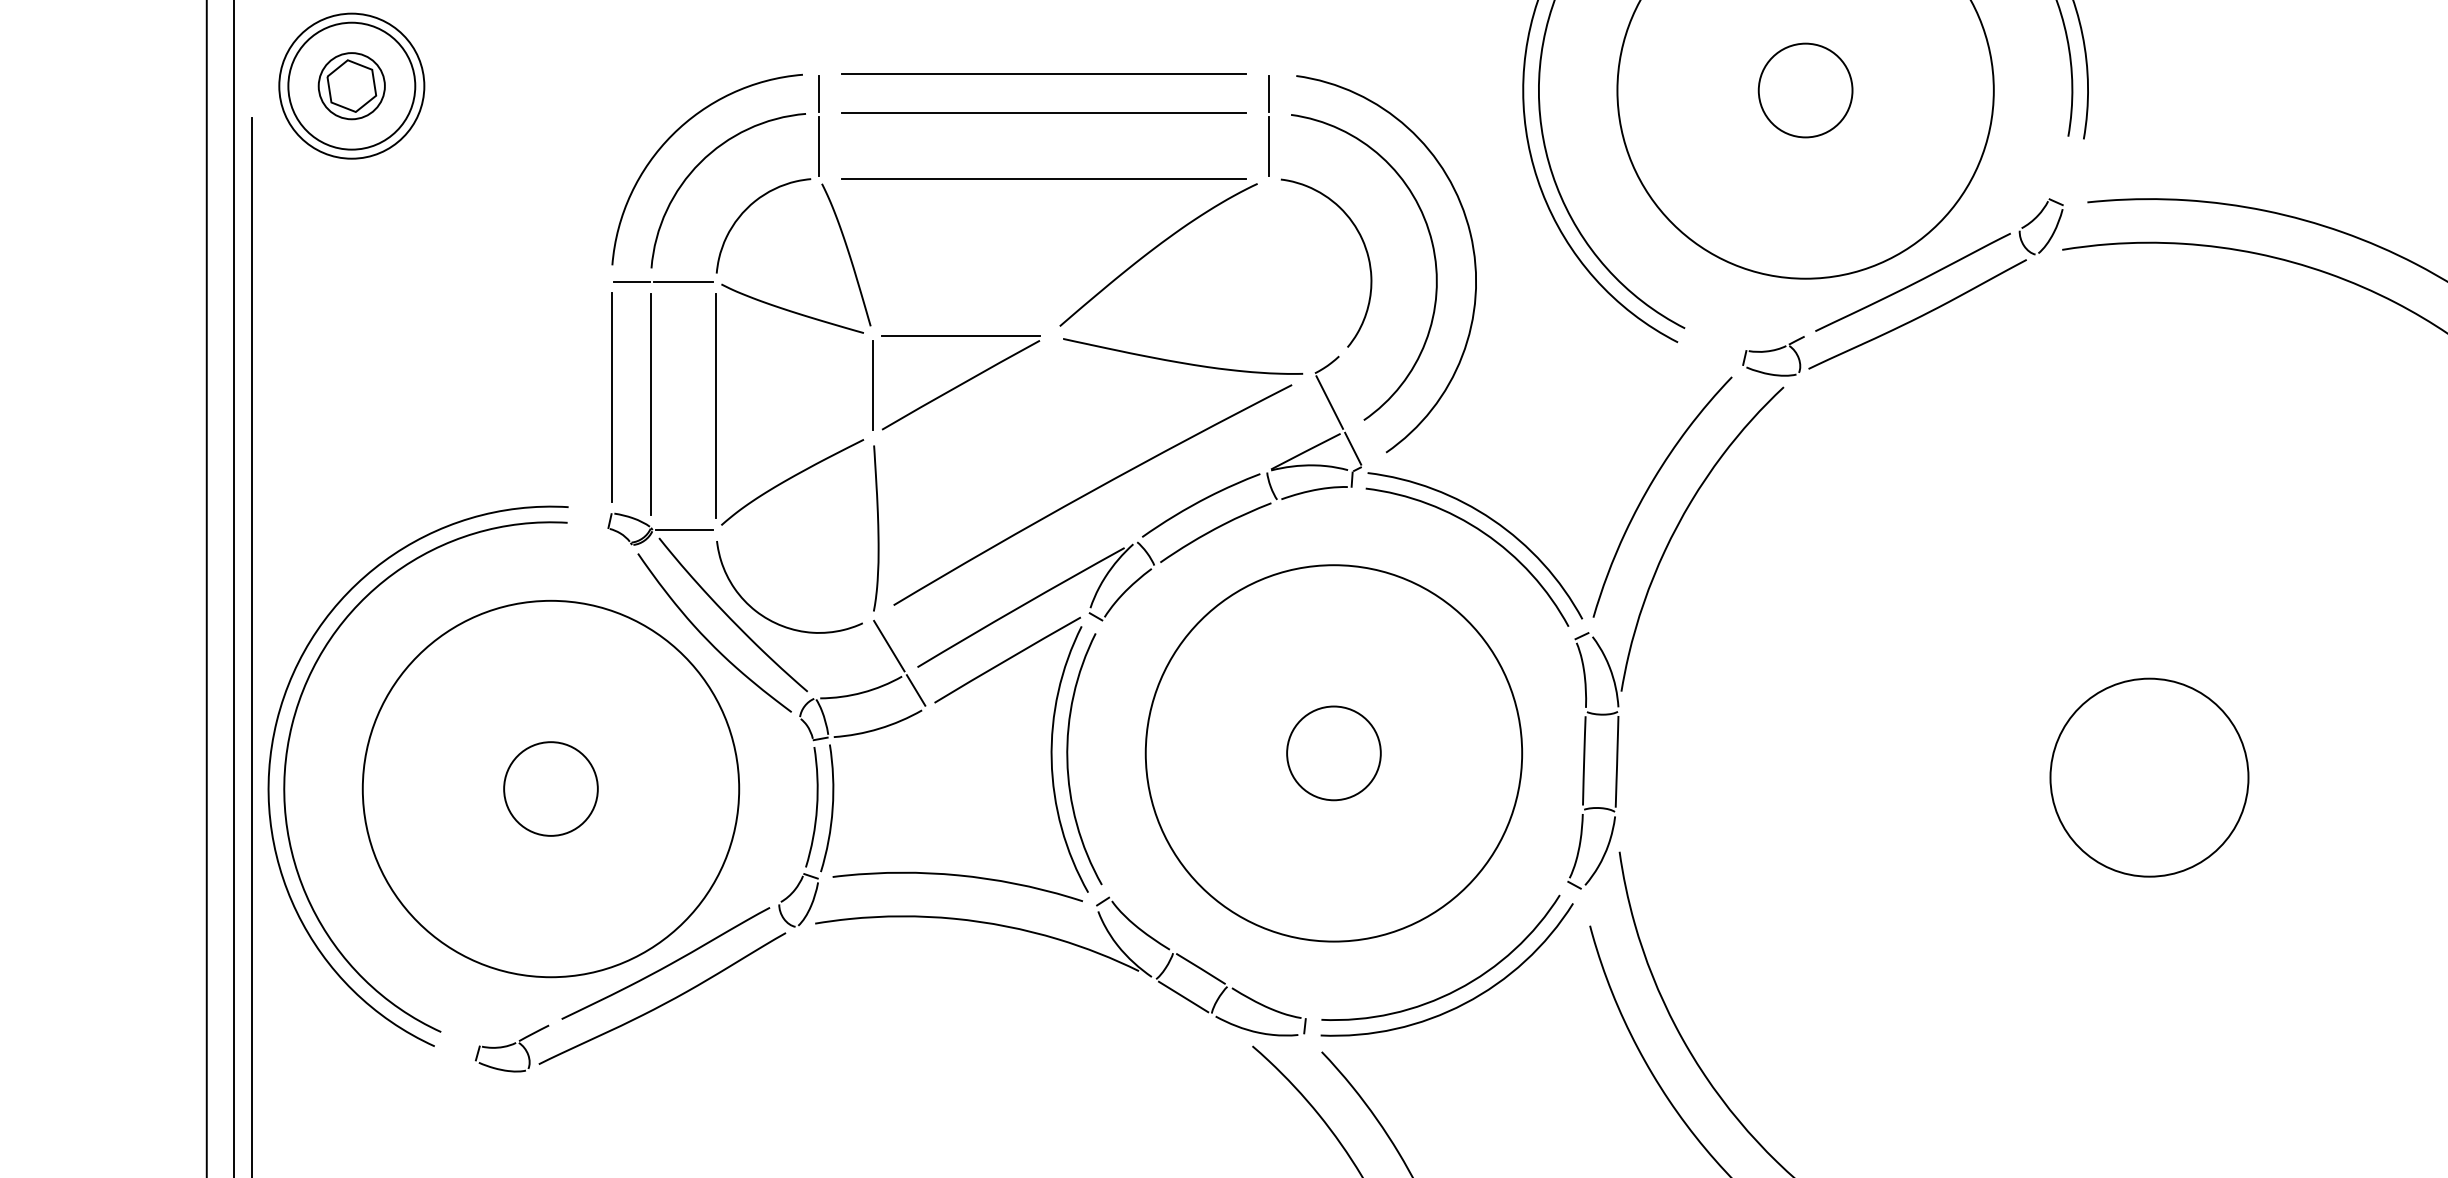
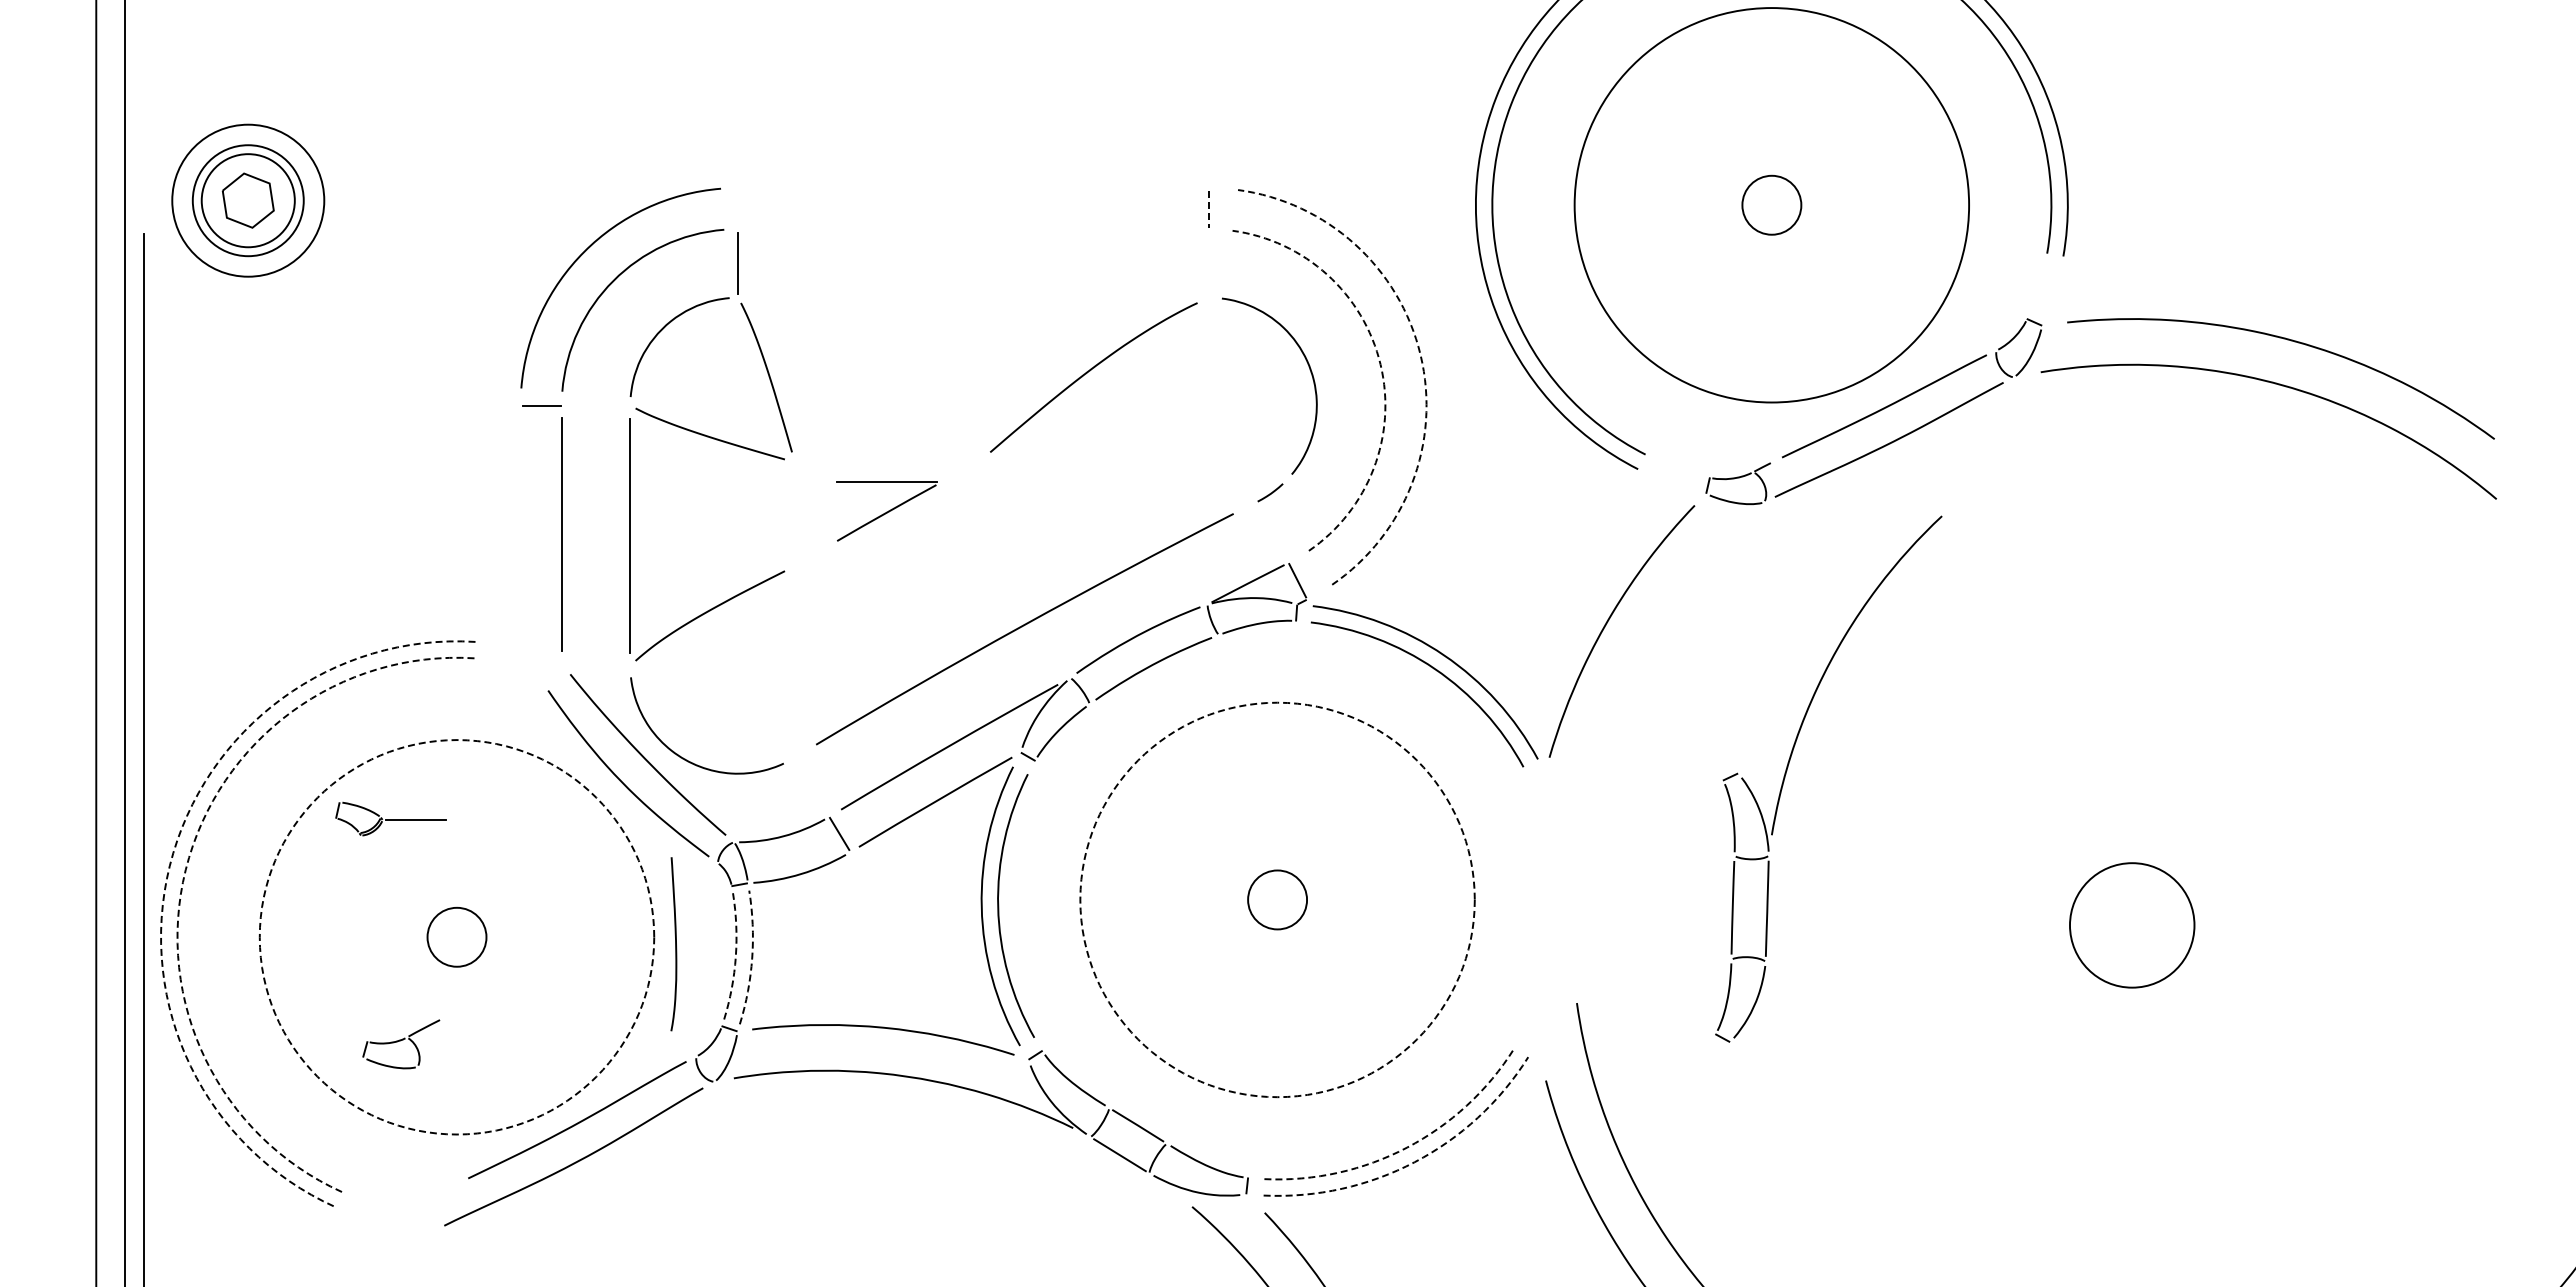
line: (1043, 74) -> (973, 188), removed
circle: (351, 85) -> (247, 200), size x0.7
circle: (351, 85) -> (247, 200), size x1.6
circle: (1805, 90) -> (1771, 205), size x0.6
line: (819, 93) -> (738, 208), removed
line: (1269, 94) -> (1209, 209), solid -> dashed
line: (1043, 113) -> (973, 229), removed
line: (1269, 146) -> (1209, 263), removed
line: (1043, 178) -> (973, 297), removed
arc: (1470, 233) -> (1420, 355), solid -> dashed
arc: (1432, 242) -> (1380, 364), solid -> dashed
line: (683, 281) -> (595, 405), removed
curve: (1182, 361) -> (1118, 489), removed
part: (960, 382) -> (886, 511), size x0.6
line: (873, 384) -> (794, 513), removed
line: (611, 397) -> (520, 526), removed
line: (1330, 401) -> (1273, 531), removed
part: (660, 528) -> (390, 818), moved
curve: (877, 528) -> (675, 944), moved
part: (1638, 624) -> (1789, 764), moved
line: (889, 646) -> (811, 787), removed
arc: (276, 720) -> (169, 865), solid -> dashed
arc: (291, 724) -> (185, 869), solid -> dashed
circle: (1333, 752) -> (1277, 899), size x0.6
circle: (1333, 752) -> (1277, 899), solid -> dashed
circle: (2148, 777) -> (2131, 925), size x0.6
circle: (550, 789) -> (456, 937), size x0.6
circle: (550, 789) -> (456, 937), solid -> dashed
arc: (816, 807) -> (735, 956), solid -> dashed
arc: (832, 809) -> (752, 958), solid -> dashed
arc: (1457, 989) -> (1407, 1147), solid -> dashed
arc: (1464, 1003) -> (1414, 1162), solid -> dashed
part: (512, 1048) -> (401, 1044), moved

